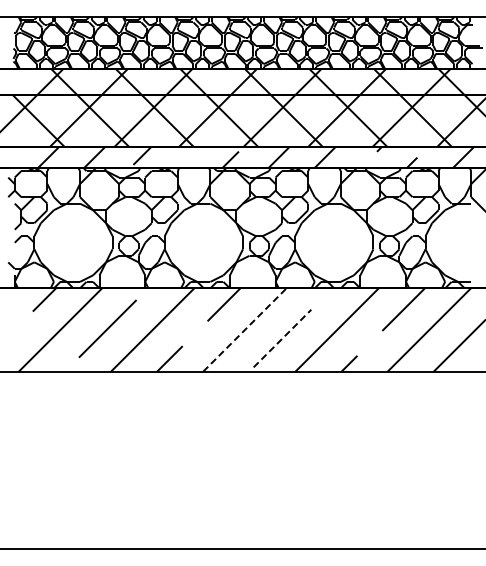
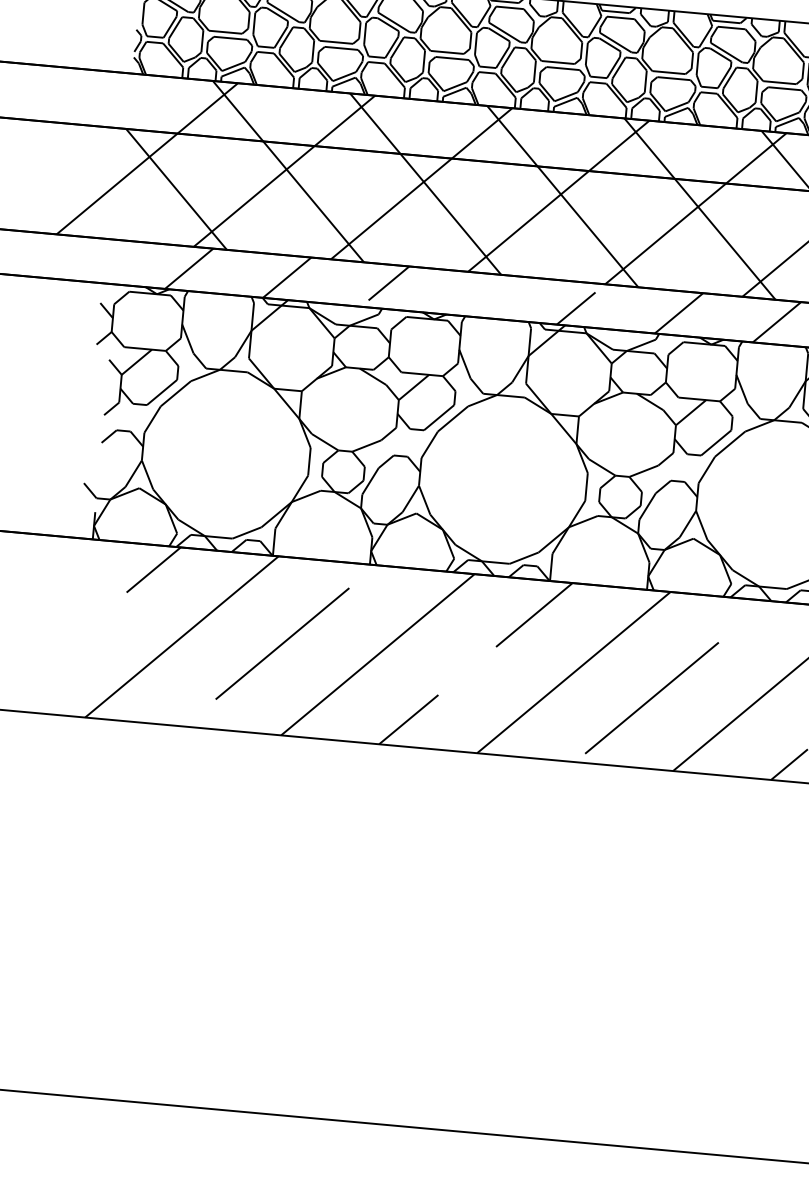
line: (245, 329) -> (575, 671), dashed -> solid
line: (282, 338) -> (651, 698), dashed -> solid

